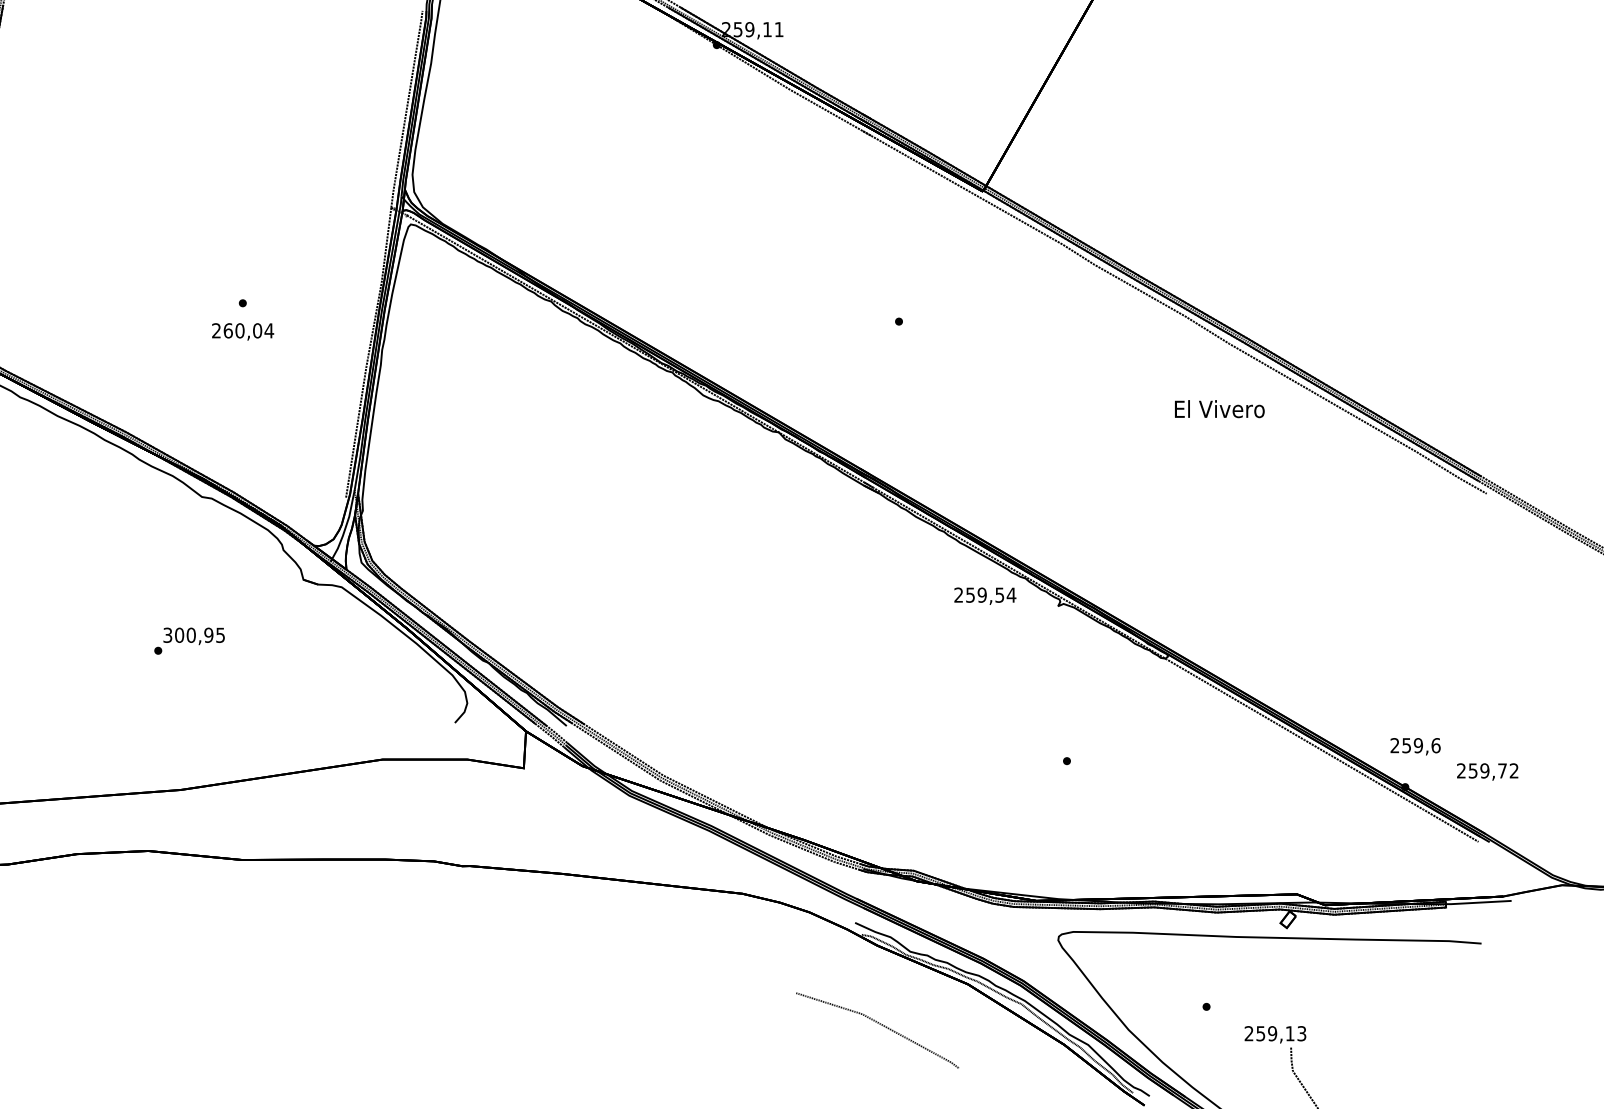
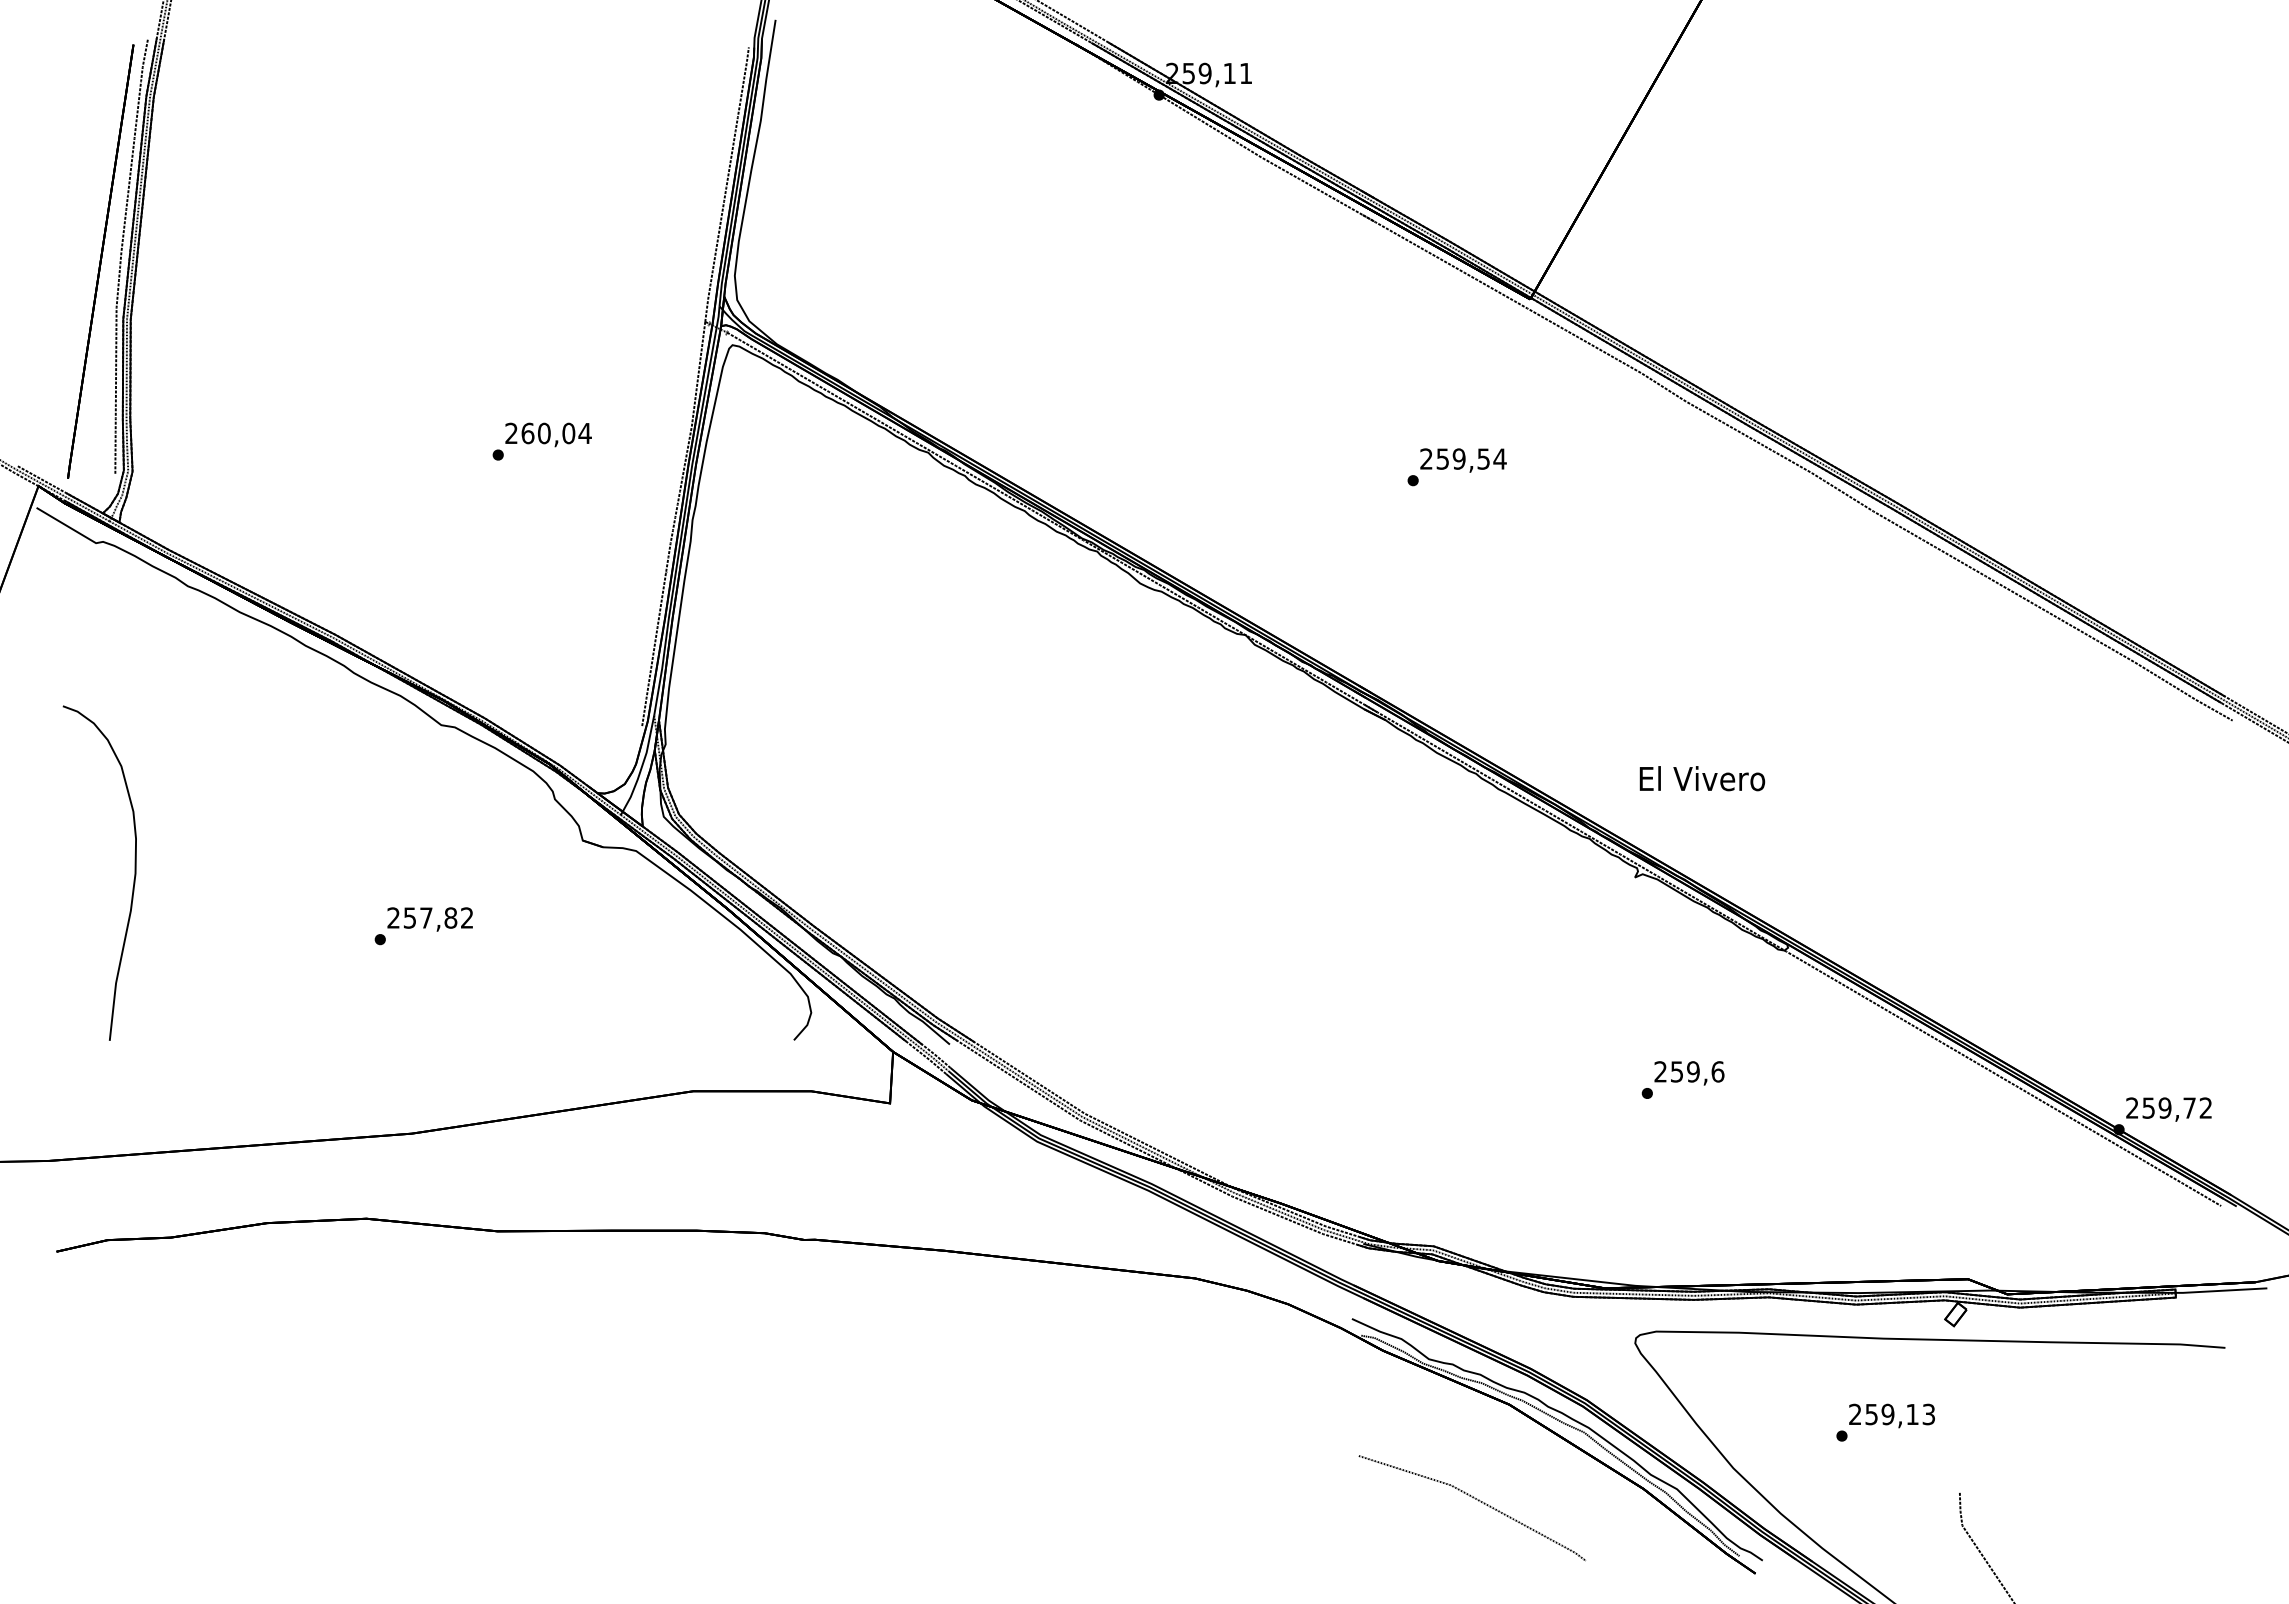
text: (243, 331) -> (548, 434), moved
text: (1219, 409) -> (1702, 778), moved
text: (985, 596) -> (1463, 460), moved
text: (194, 634) -> (430, 917), 300,95 -> 257,82
text: (1415, 746) -> (1689, 1073), moved
text: (1487, 771) -> (2168, 1109), moved
curve: (879, 1024) -> (1475, 1499), moved
text: (1275, 1034) -> (1891, 1415), moved

